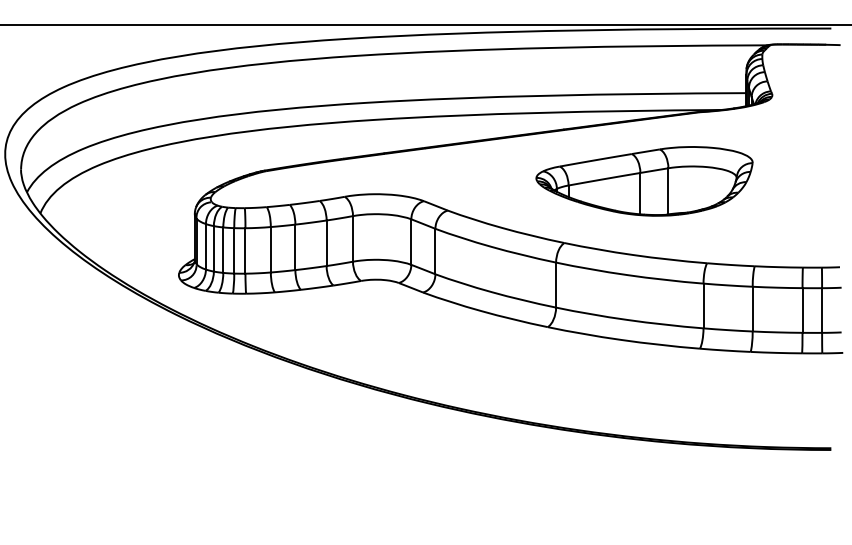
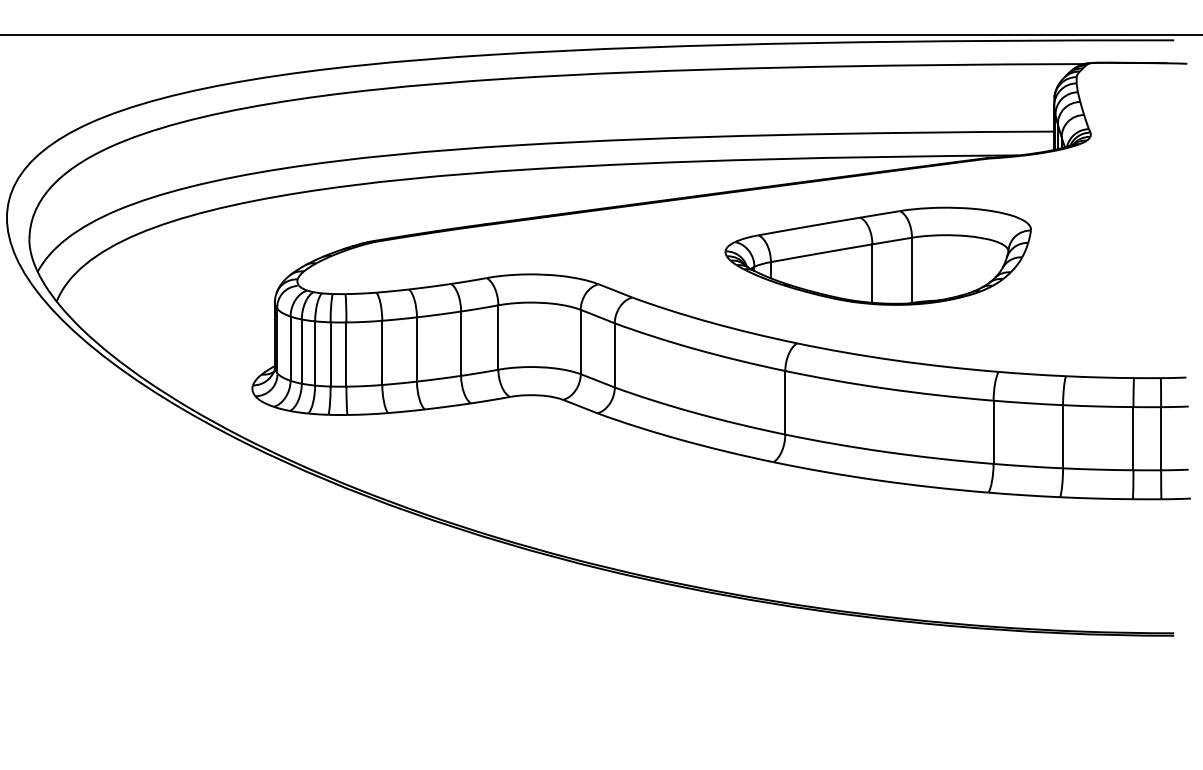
part: (644, 180) -> (877, 255), moved

